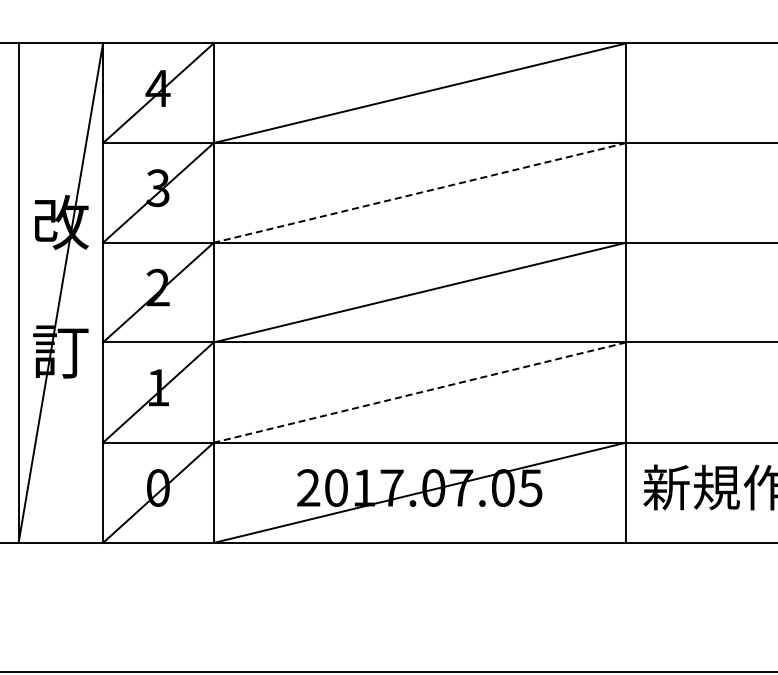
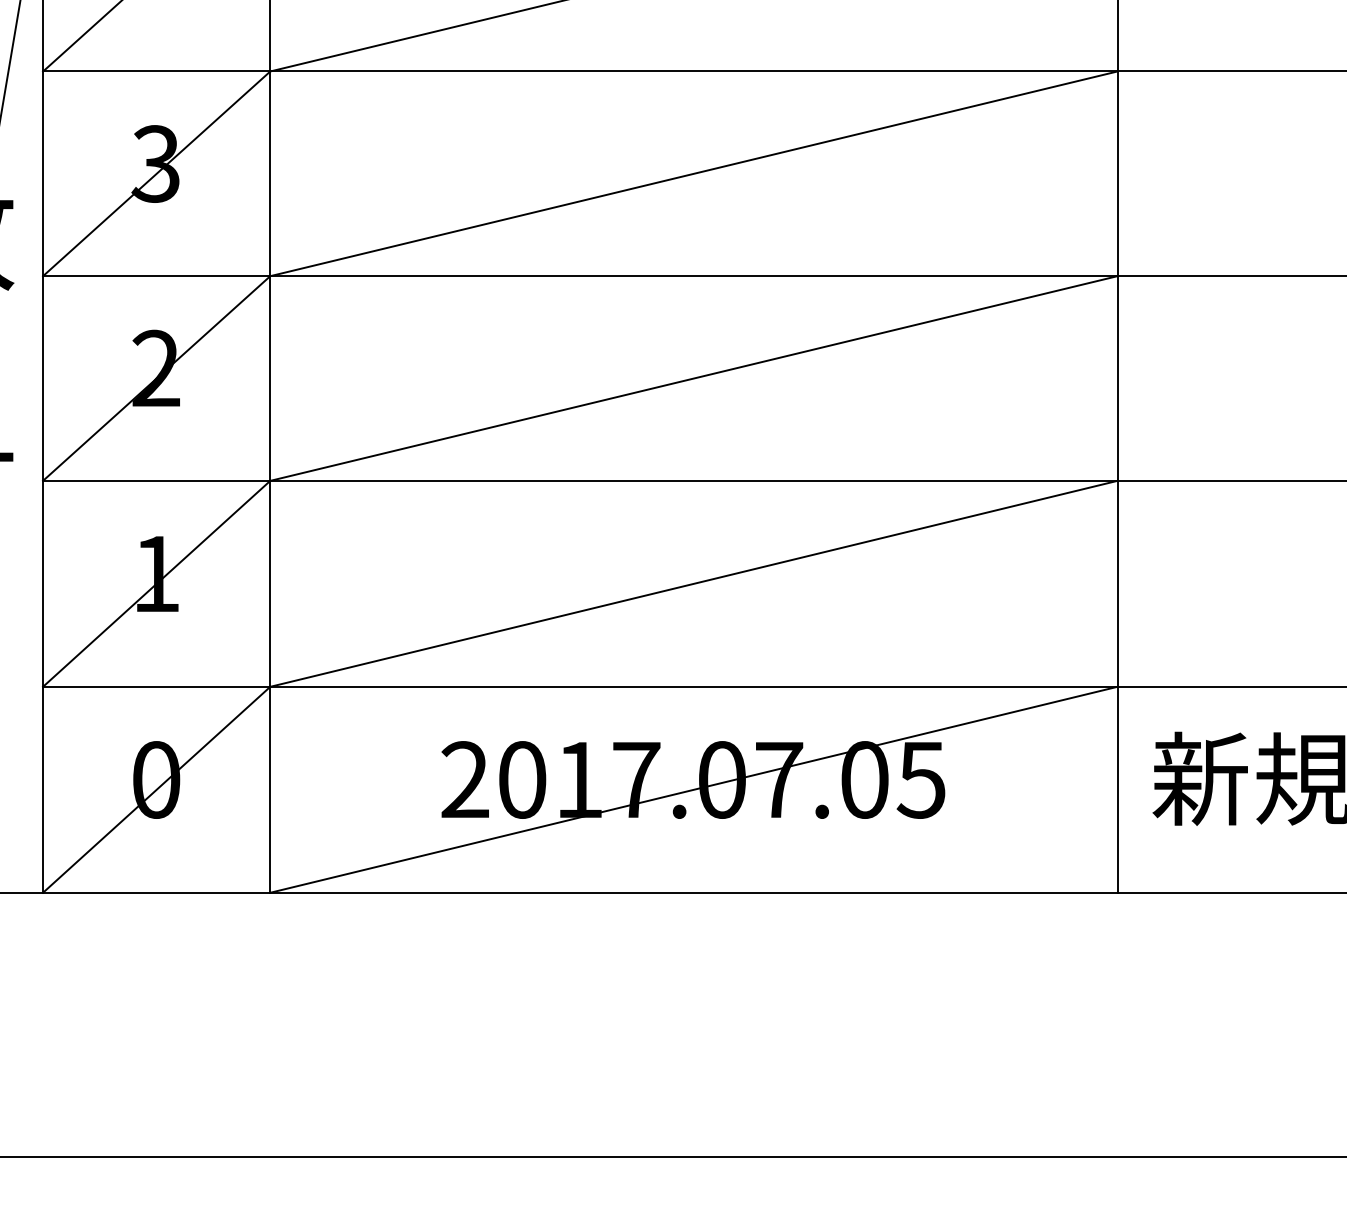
line: (419, 193) -> (693, 174), dashed -> solid
line: (419, 392) -> (693, 583), dashed -> solid

